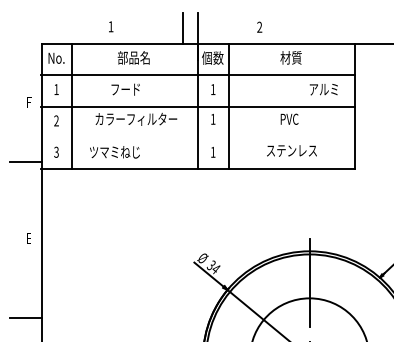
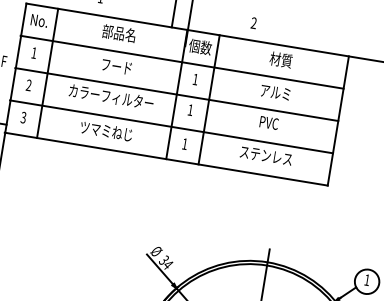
text: (125, 89) -> (116, 66), moved
text: (323, 89) -> (275, 92), moved
line: (197, 138) -> (171, 127), added
text: (114, 152) -> (105, 131), moved

